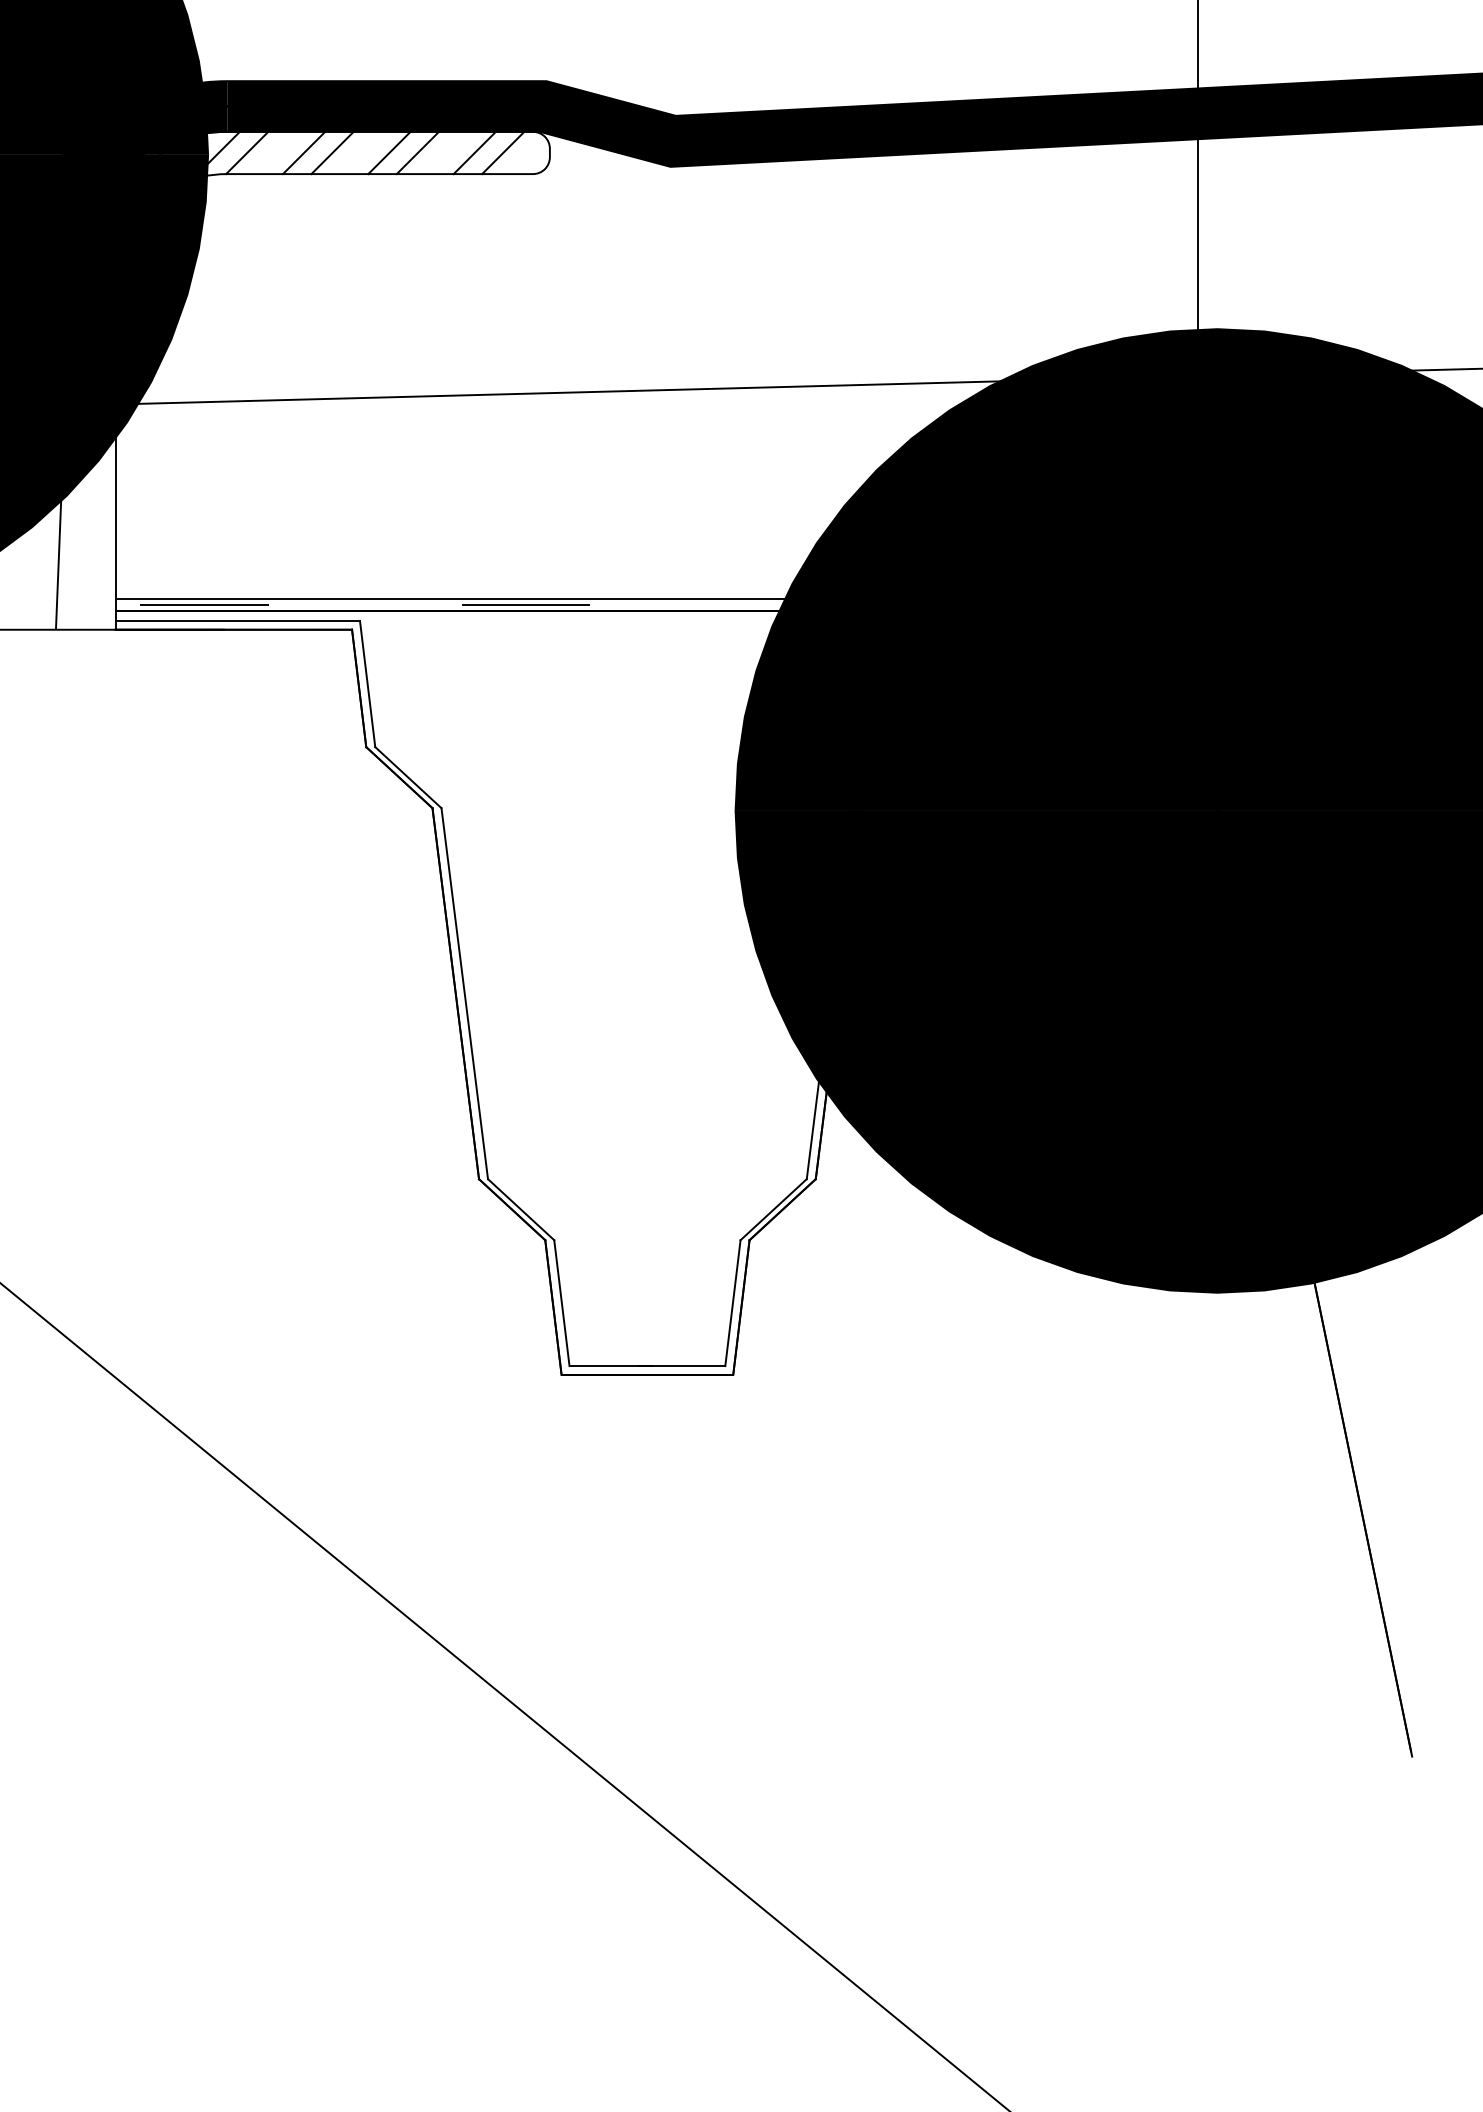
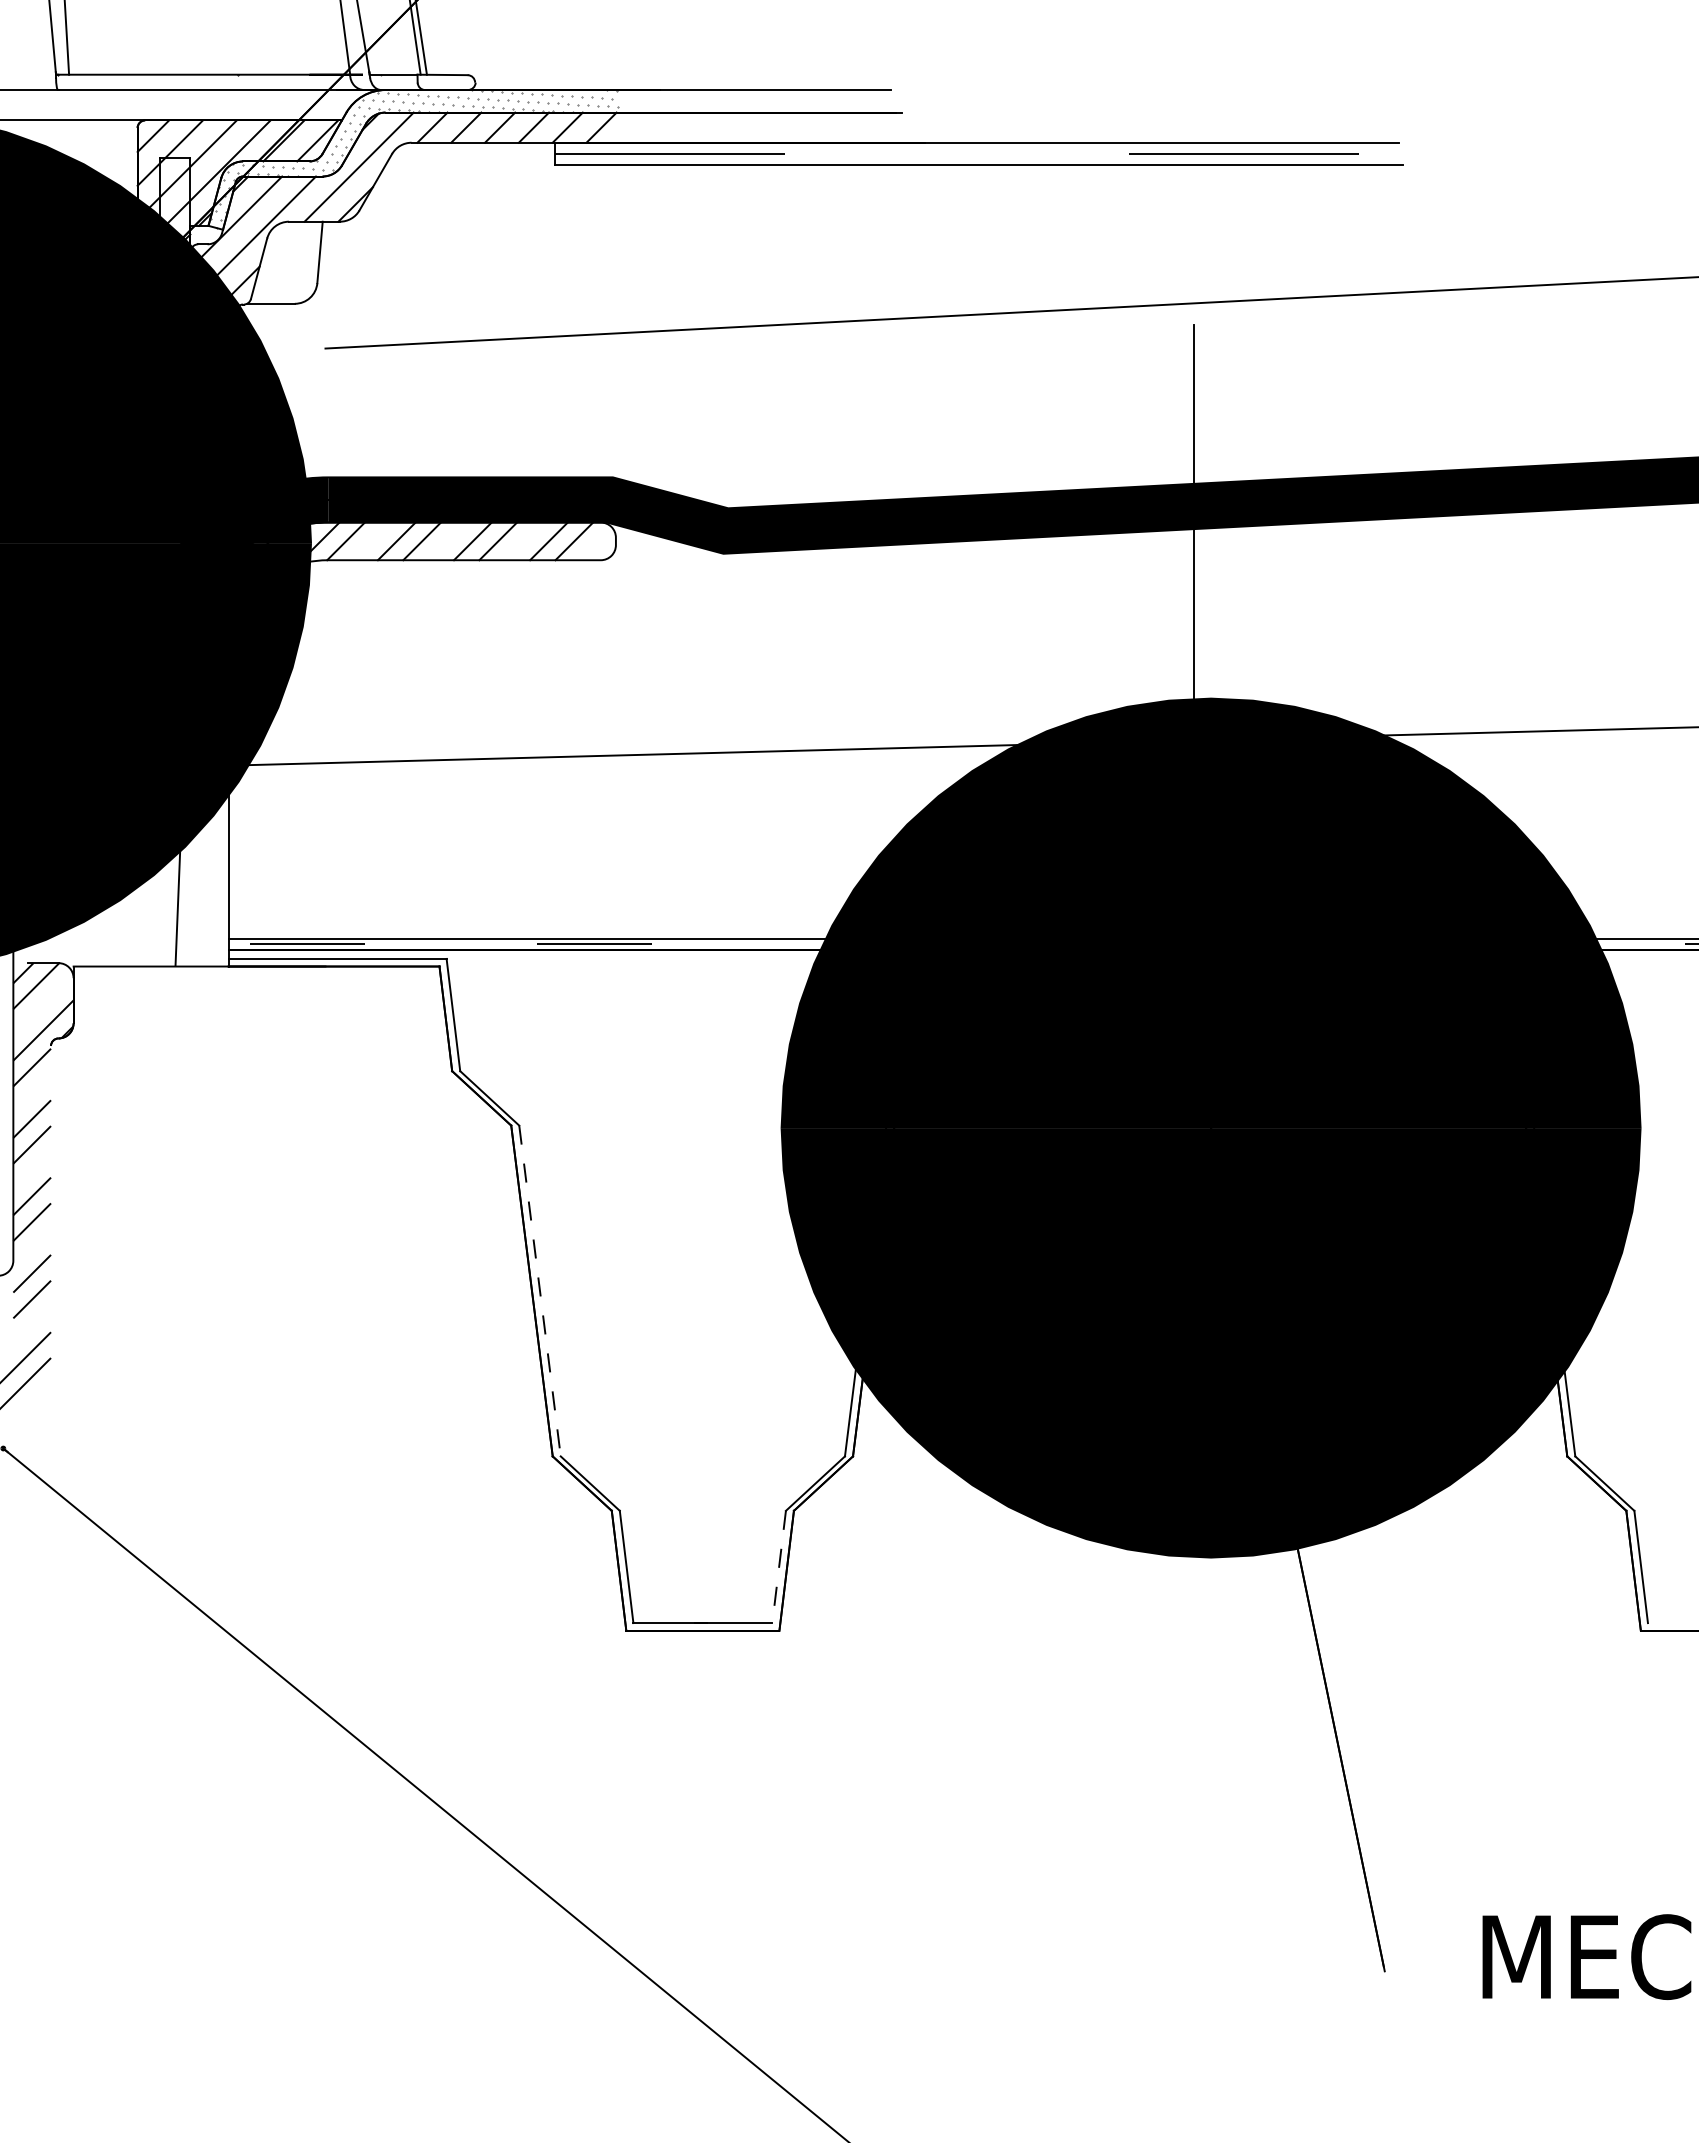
line: (465, 994) -> (540, 1291), solid -> dashed
line: (733, 1302) -> (779, 1566), solid -> dashed

